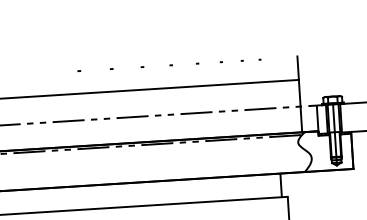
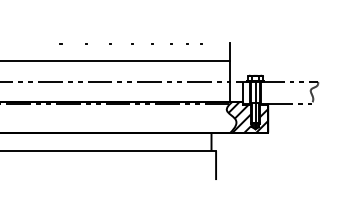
hatch: (326, 149) -> (248, 116), added

